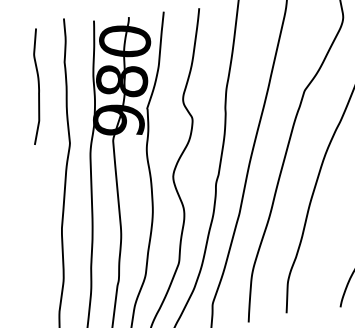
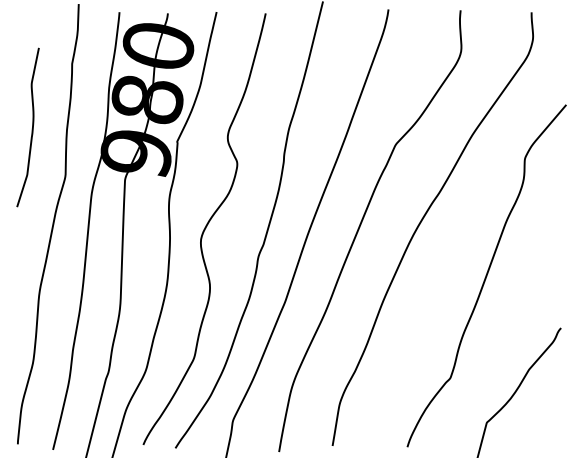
curve: (38, 87) -> (31, 129), moved

